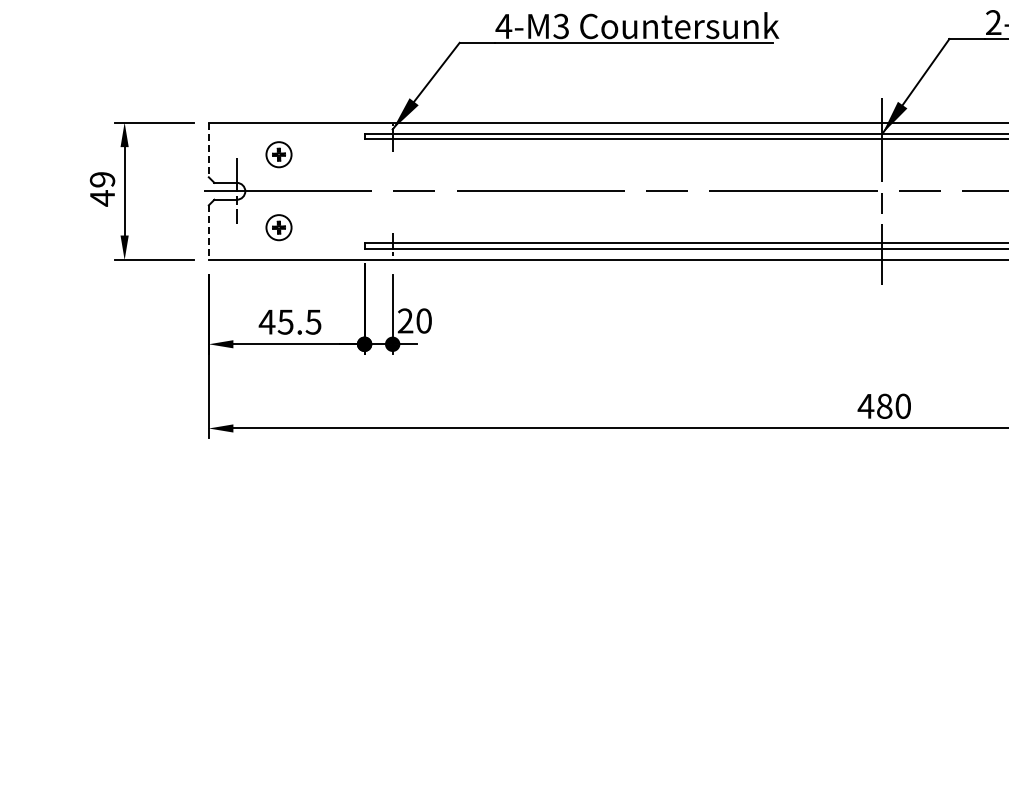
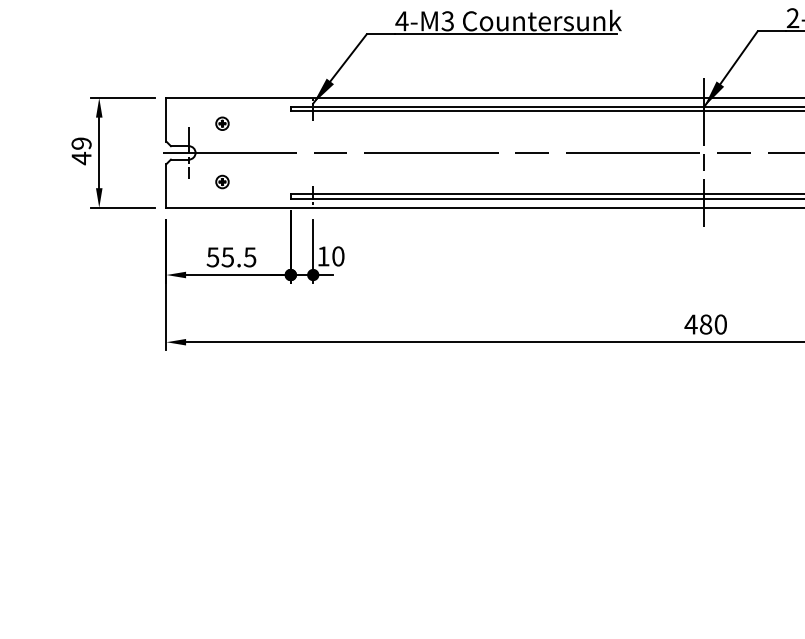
line: (208, 150) -> (166, 120), dashed -> solid
part: (278, 154) -> (222, 123), size x0.62
part: (278, 227) -> (222, 181), size x0.62
line: (208, 233) -> (166, 186), dashed -> solid
text: (405, 320) -> (323, 256), 20 -> 10
text: (266, 321) -> (212, 256), 45.5 -> 55.5

